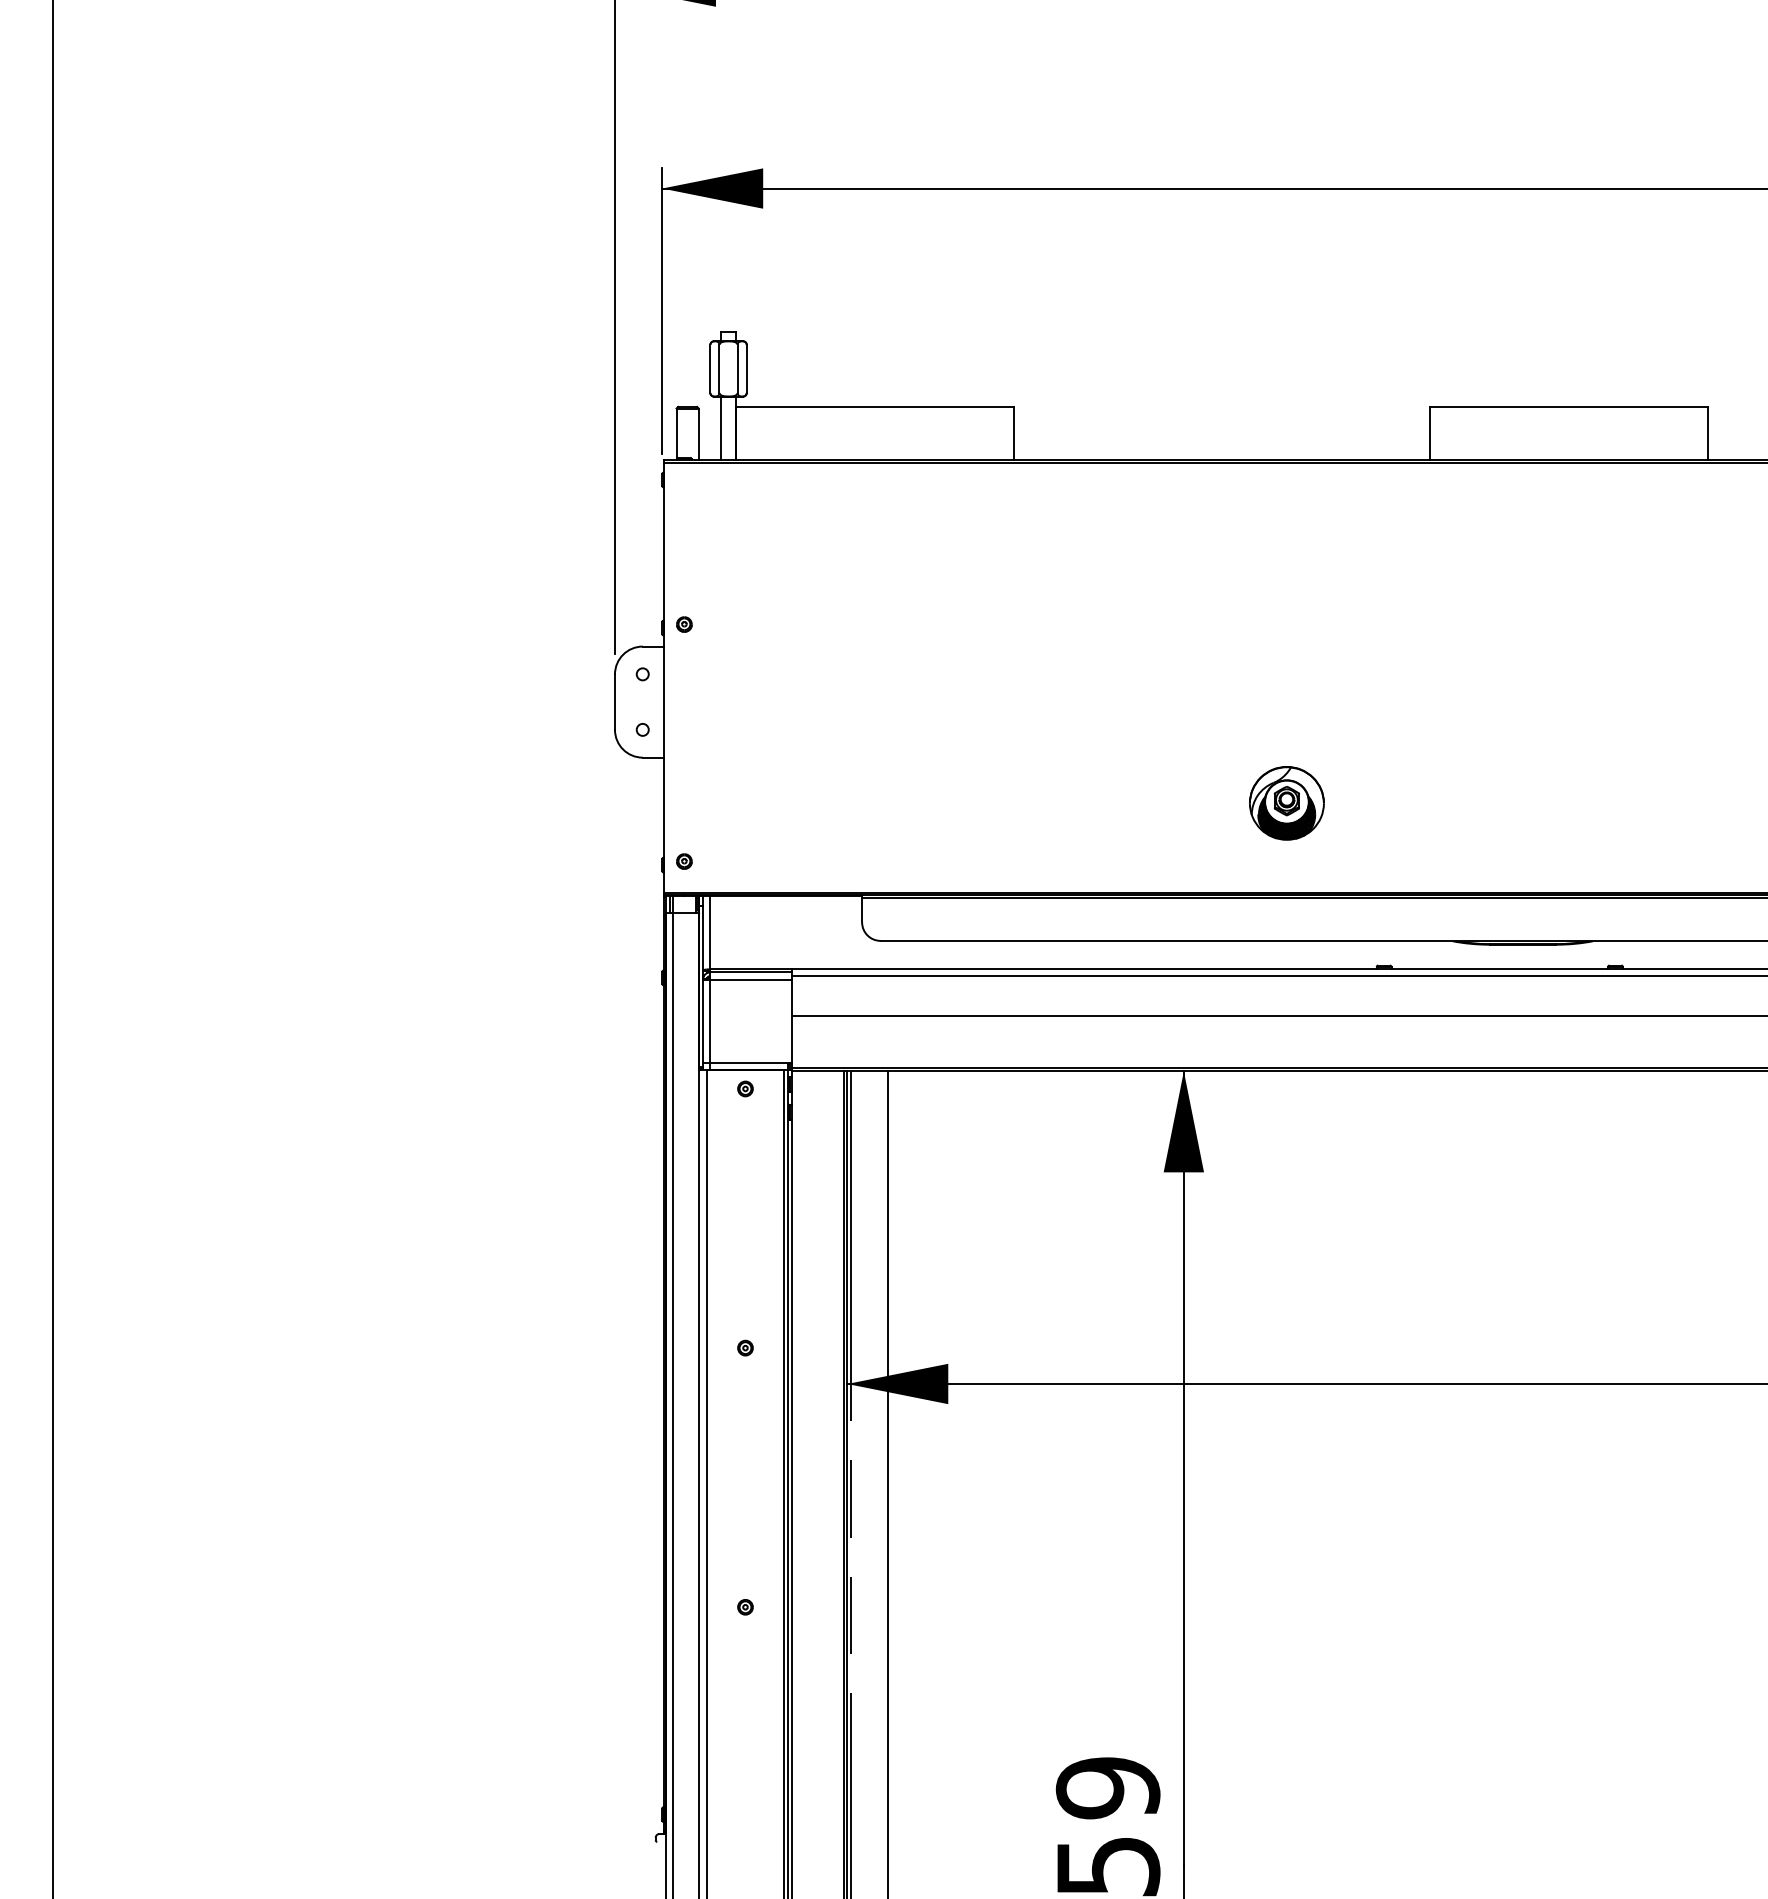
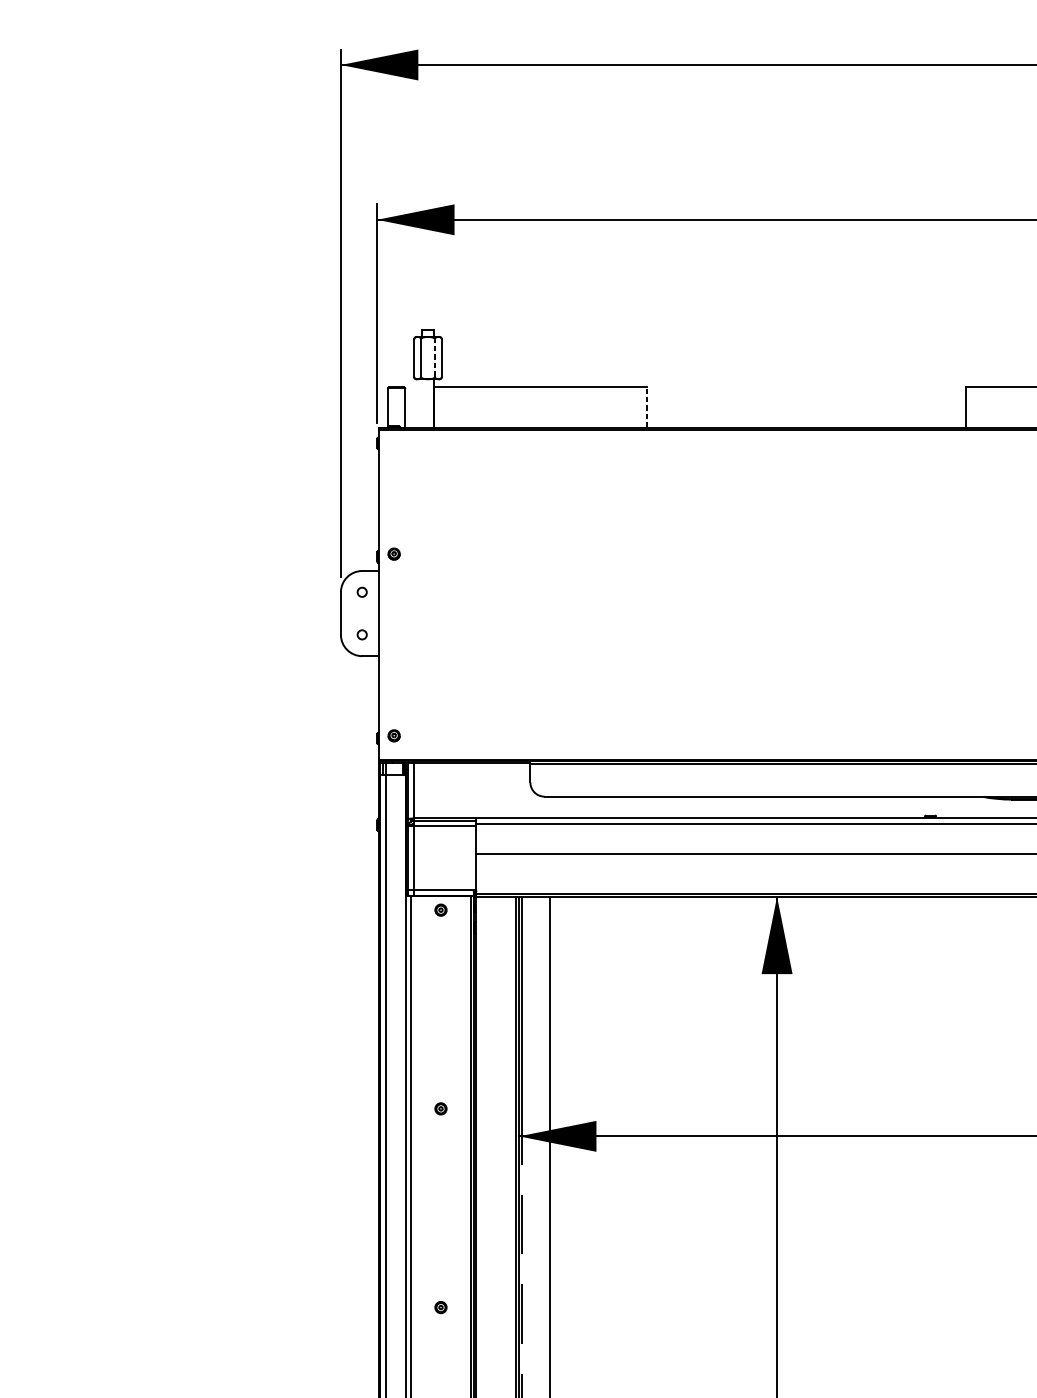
line: (737, 368) -> (434, 357), solid -> dashed
line: (721, 427) -> (422, 403), removed
line: (1013, 432) -> (646, 406), solid -> dashed
part: (1286, 803) -> (855, 691), removed

